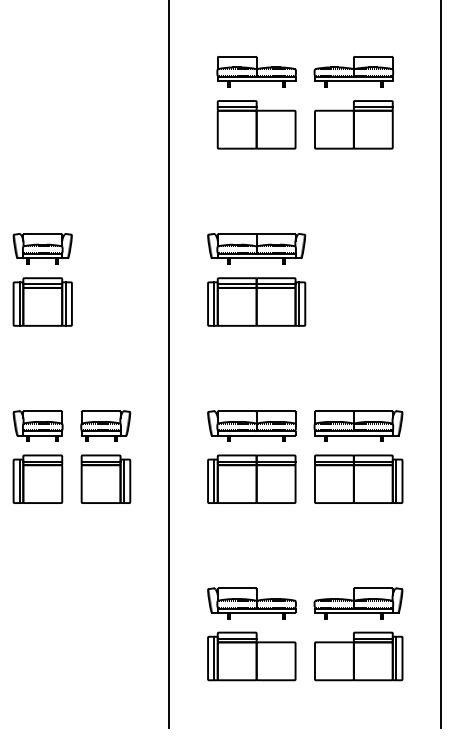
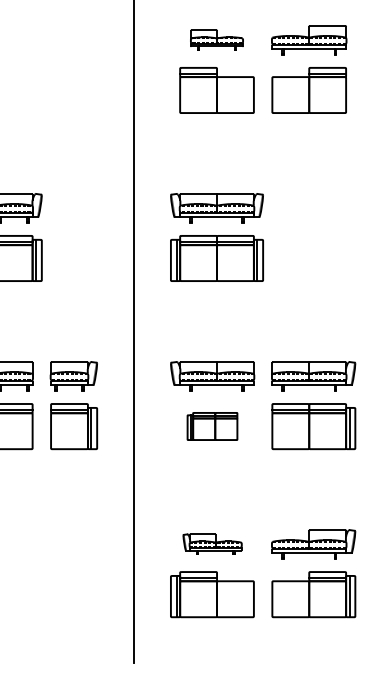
part: (256, 71) -> (216, 39), size x0.7
part: (251, 478) -> (212, 425), size x0.6
part: (251, 603) -> (212, 544), size x0.7

